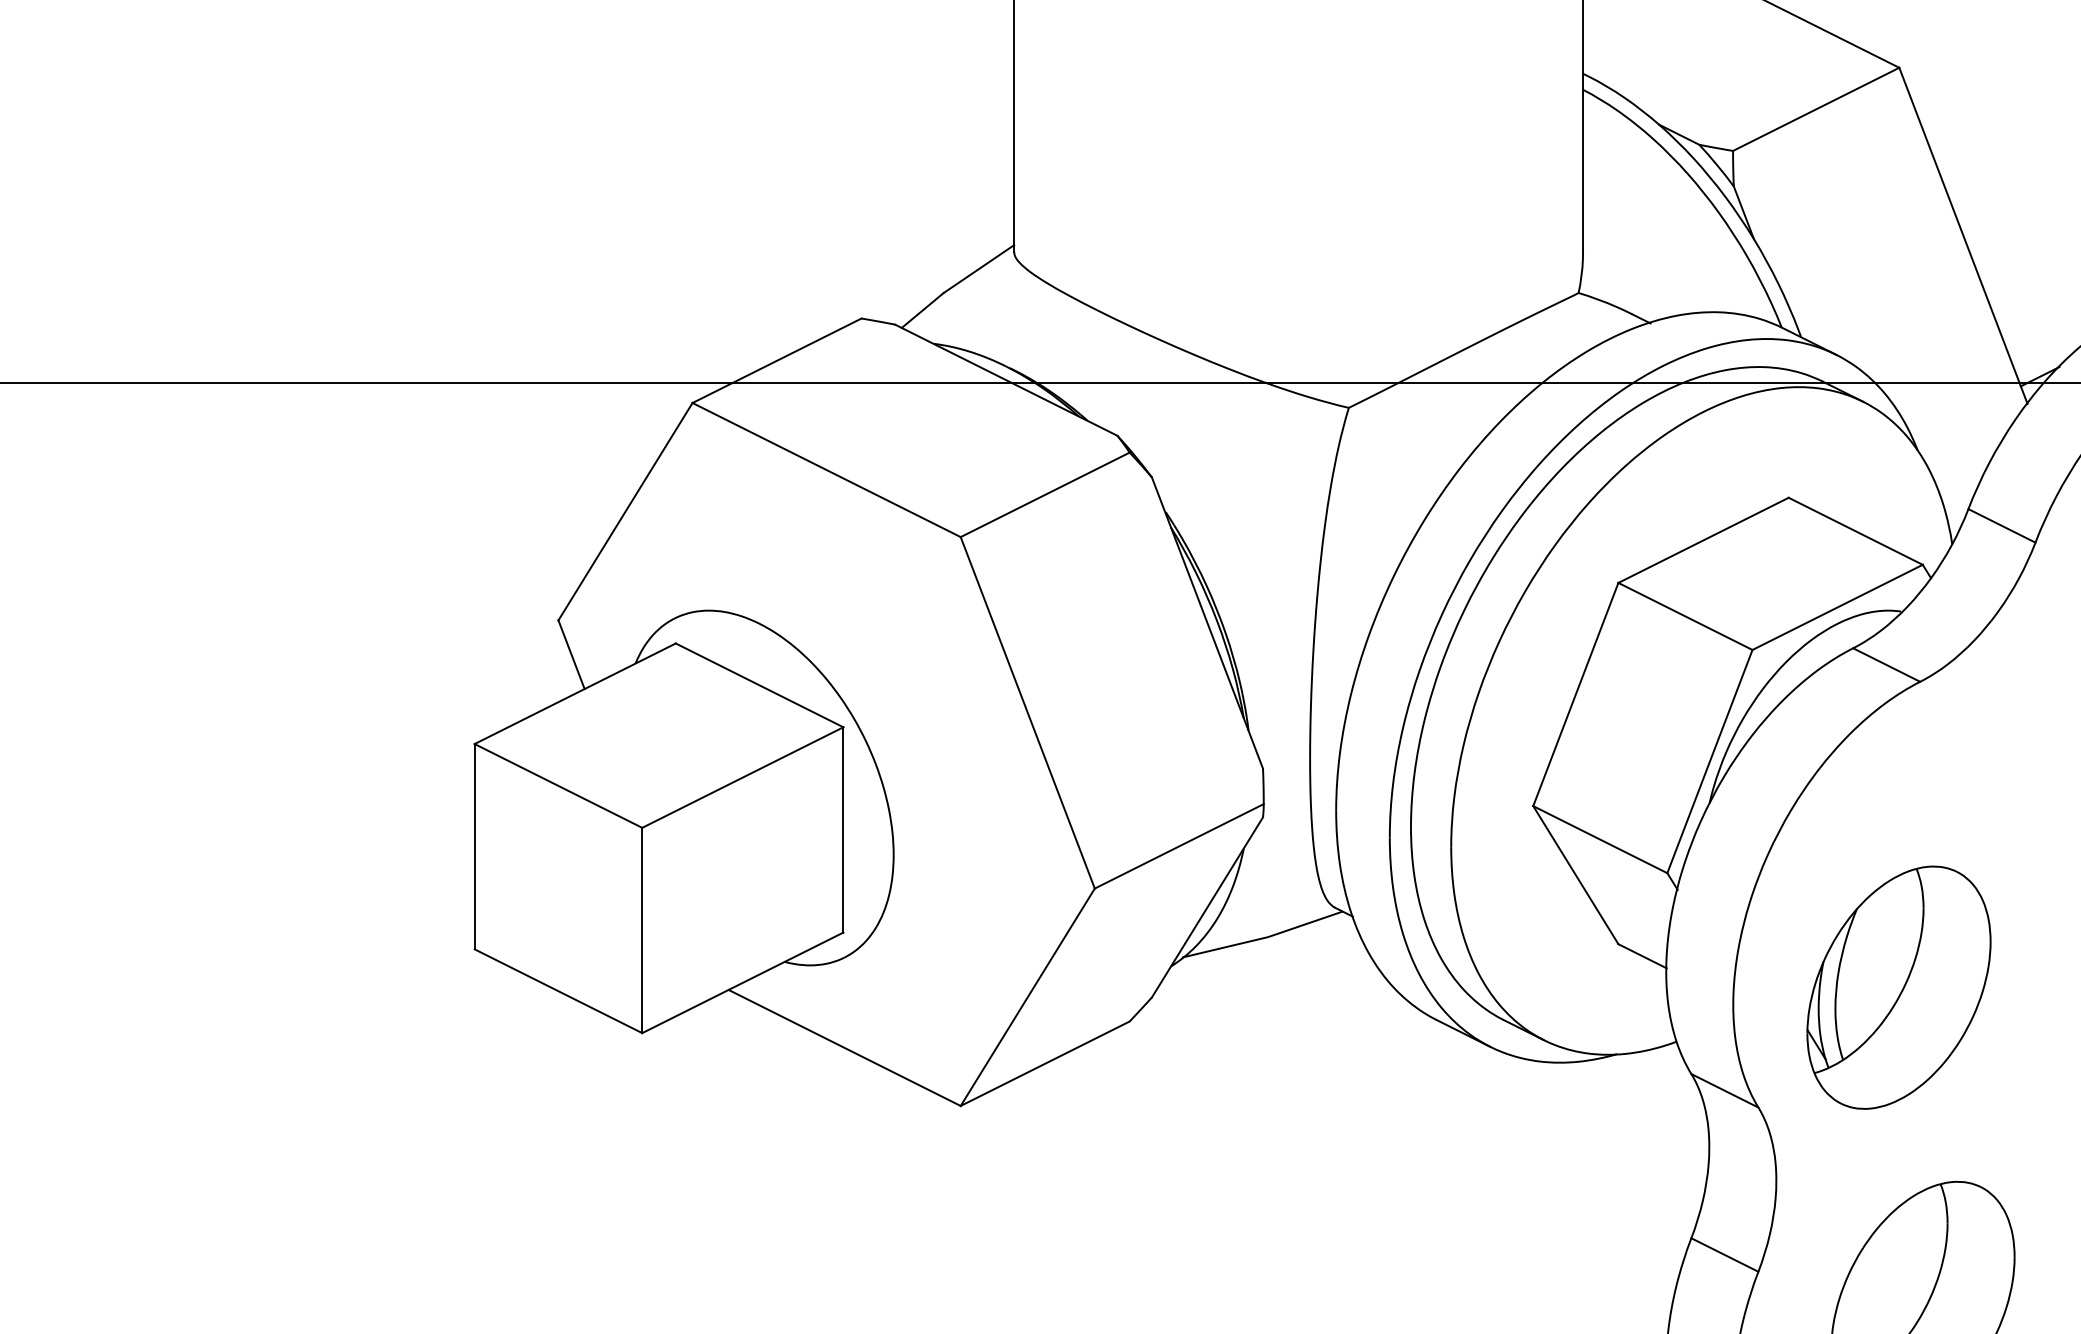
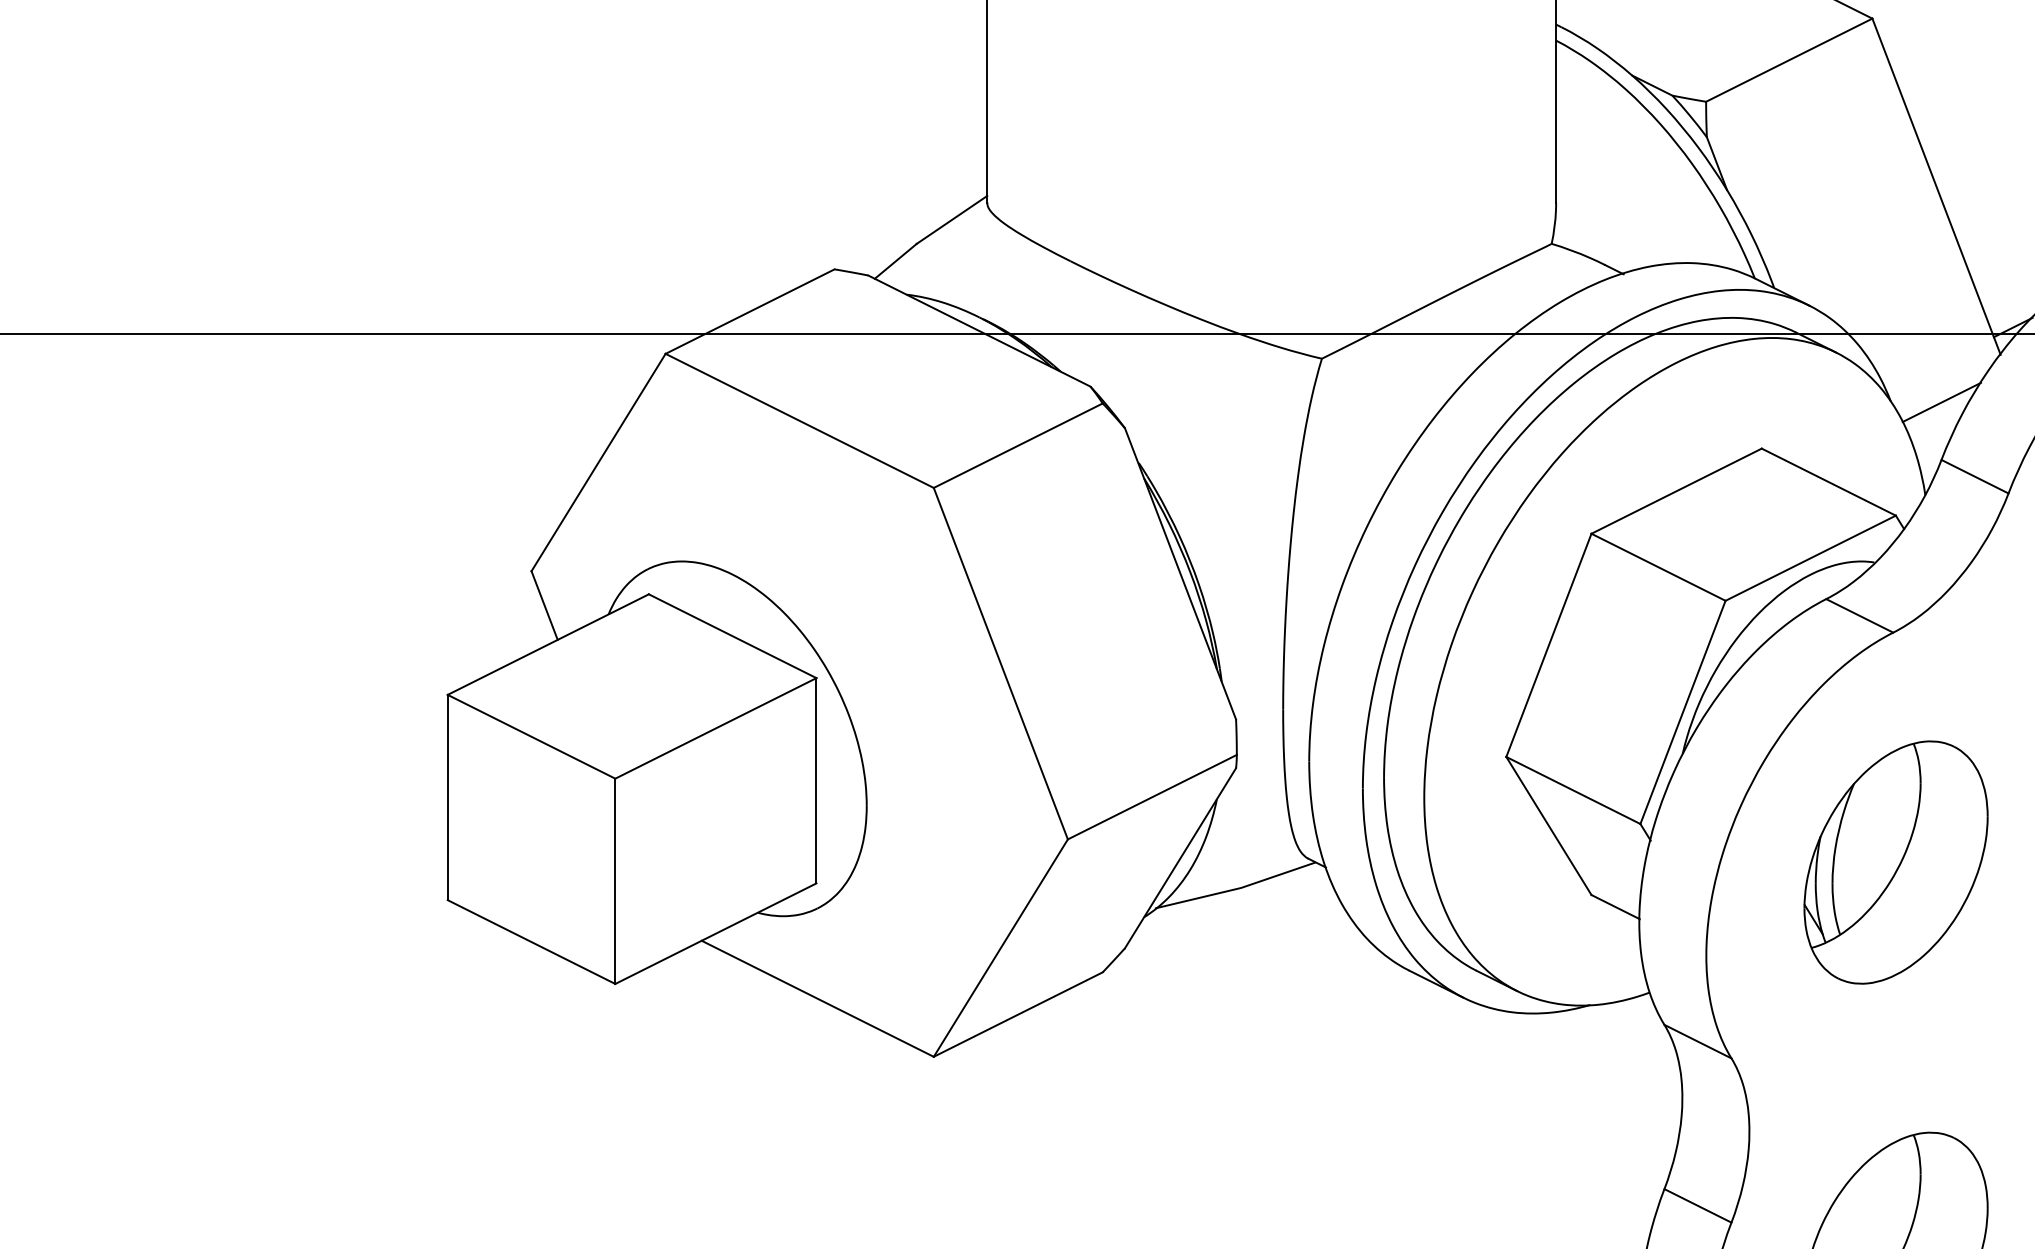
line: (1968, 451) -> (1941, 402), added
part: (1898, 987) -> (1895, 862), moved

